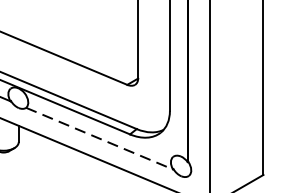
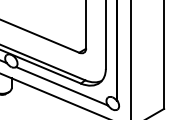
line: (100, 139) -> (62, 86), dashed -> solid

